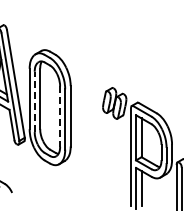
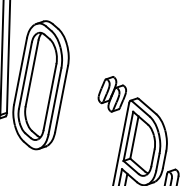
line: (34, 101) -> (25, 75), dashed -> solid
line: (60, 117) -> (50, 98), dashed -> solid

